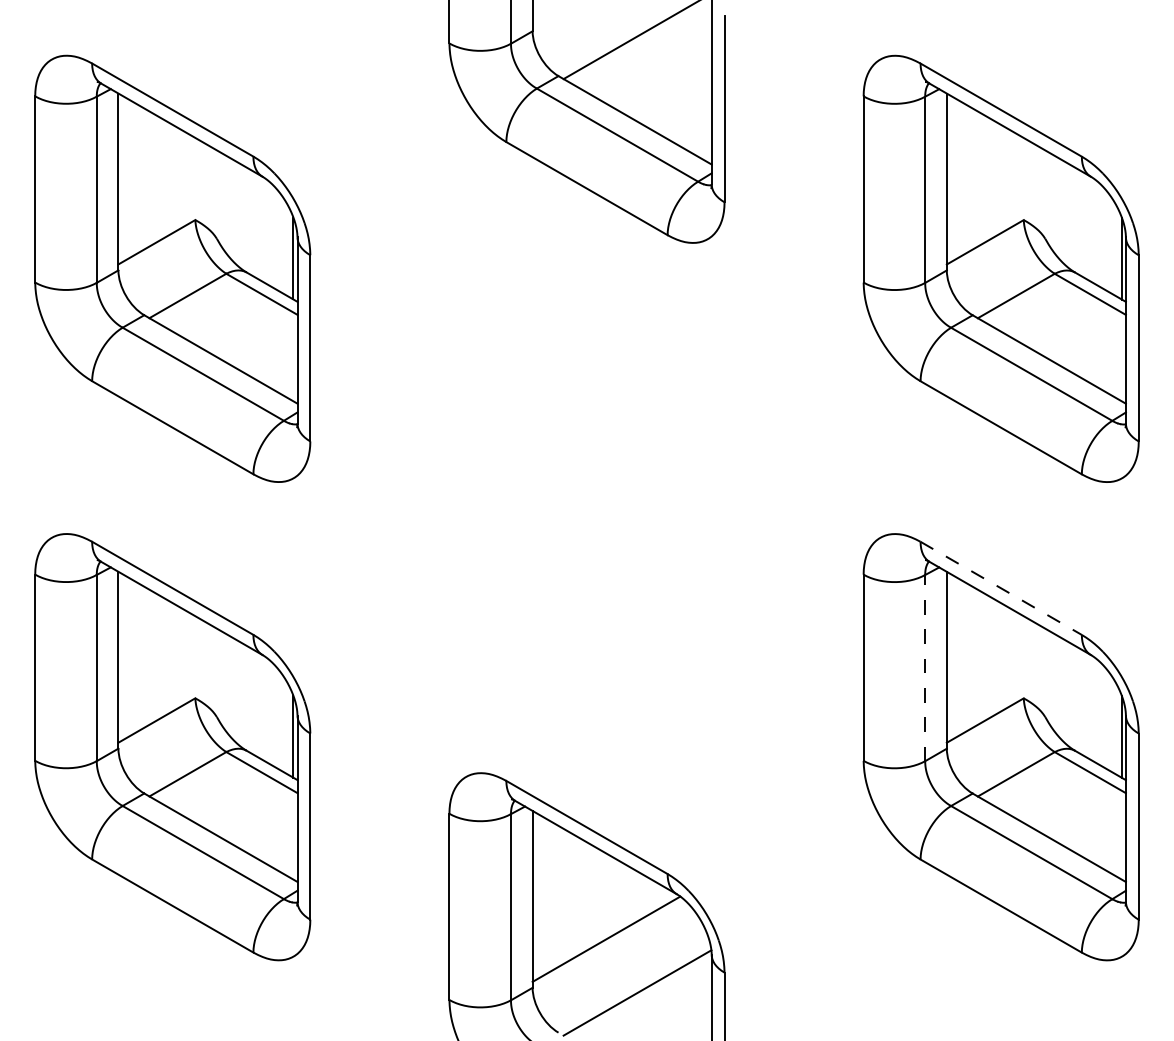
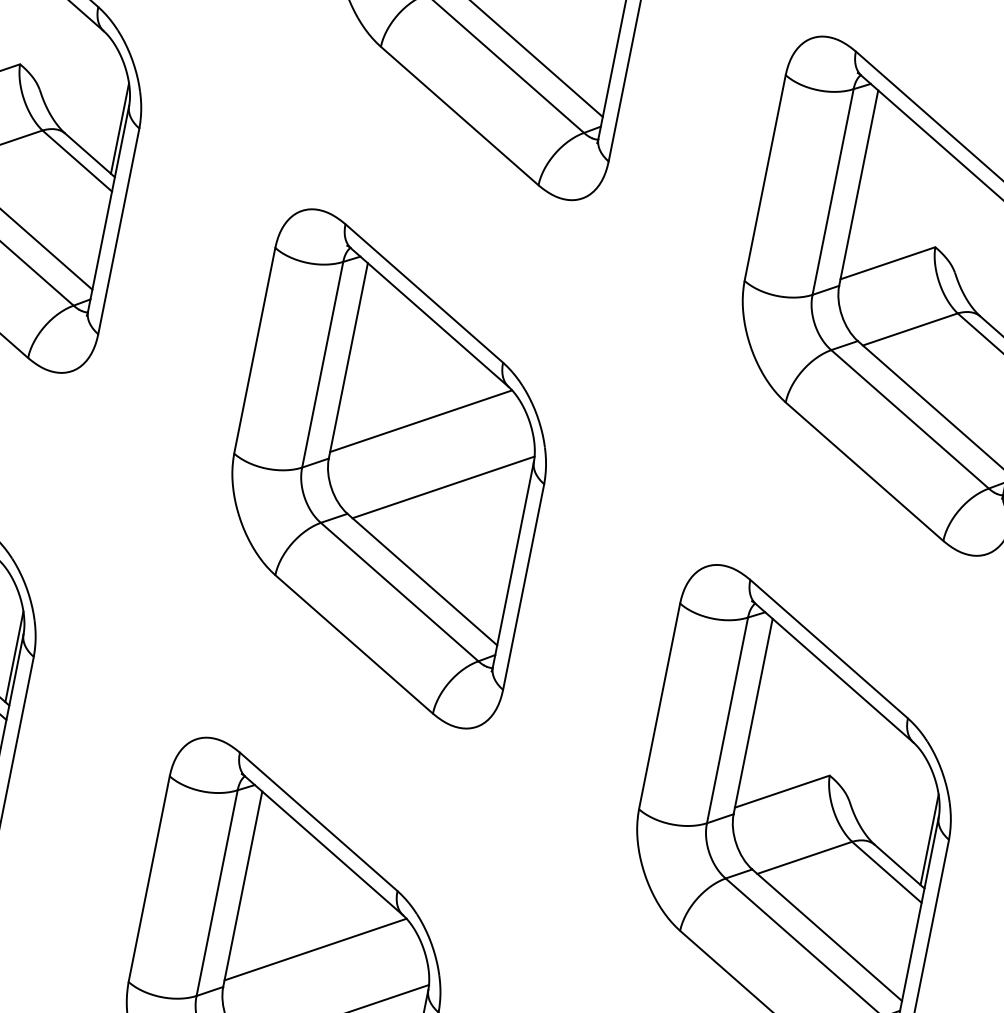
part: (586, 508) -> (388, 469), added
line: (1001, 588) -> (829, 649), dashed -> solid
line: (925, 667) -> (727, 719), dashed -> solid

